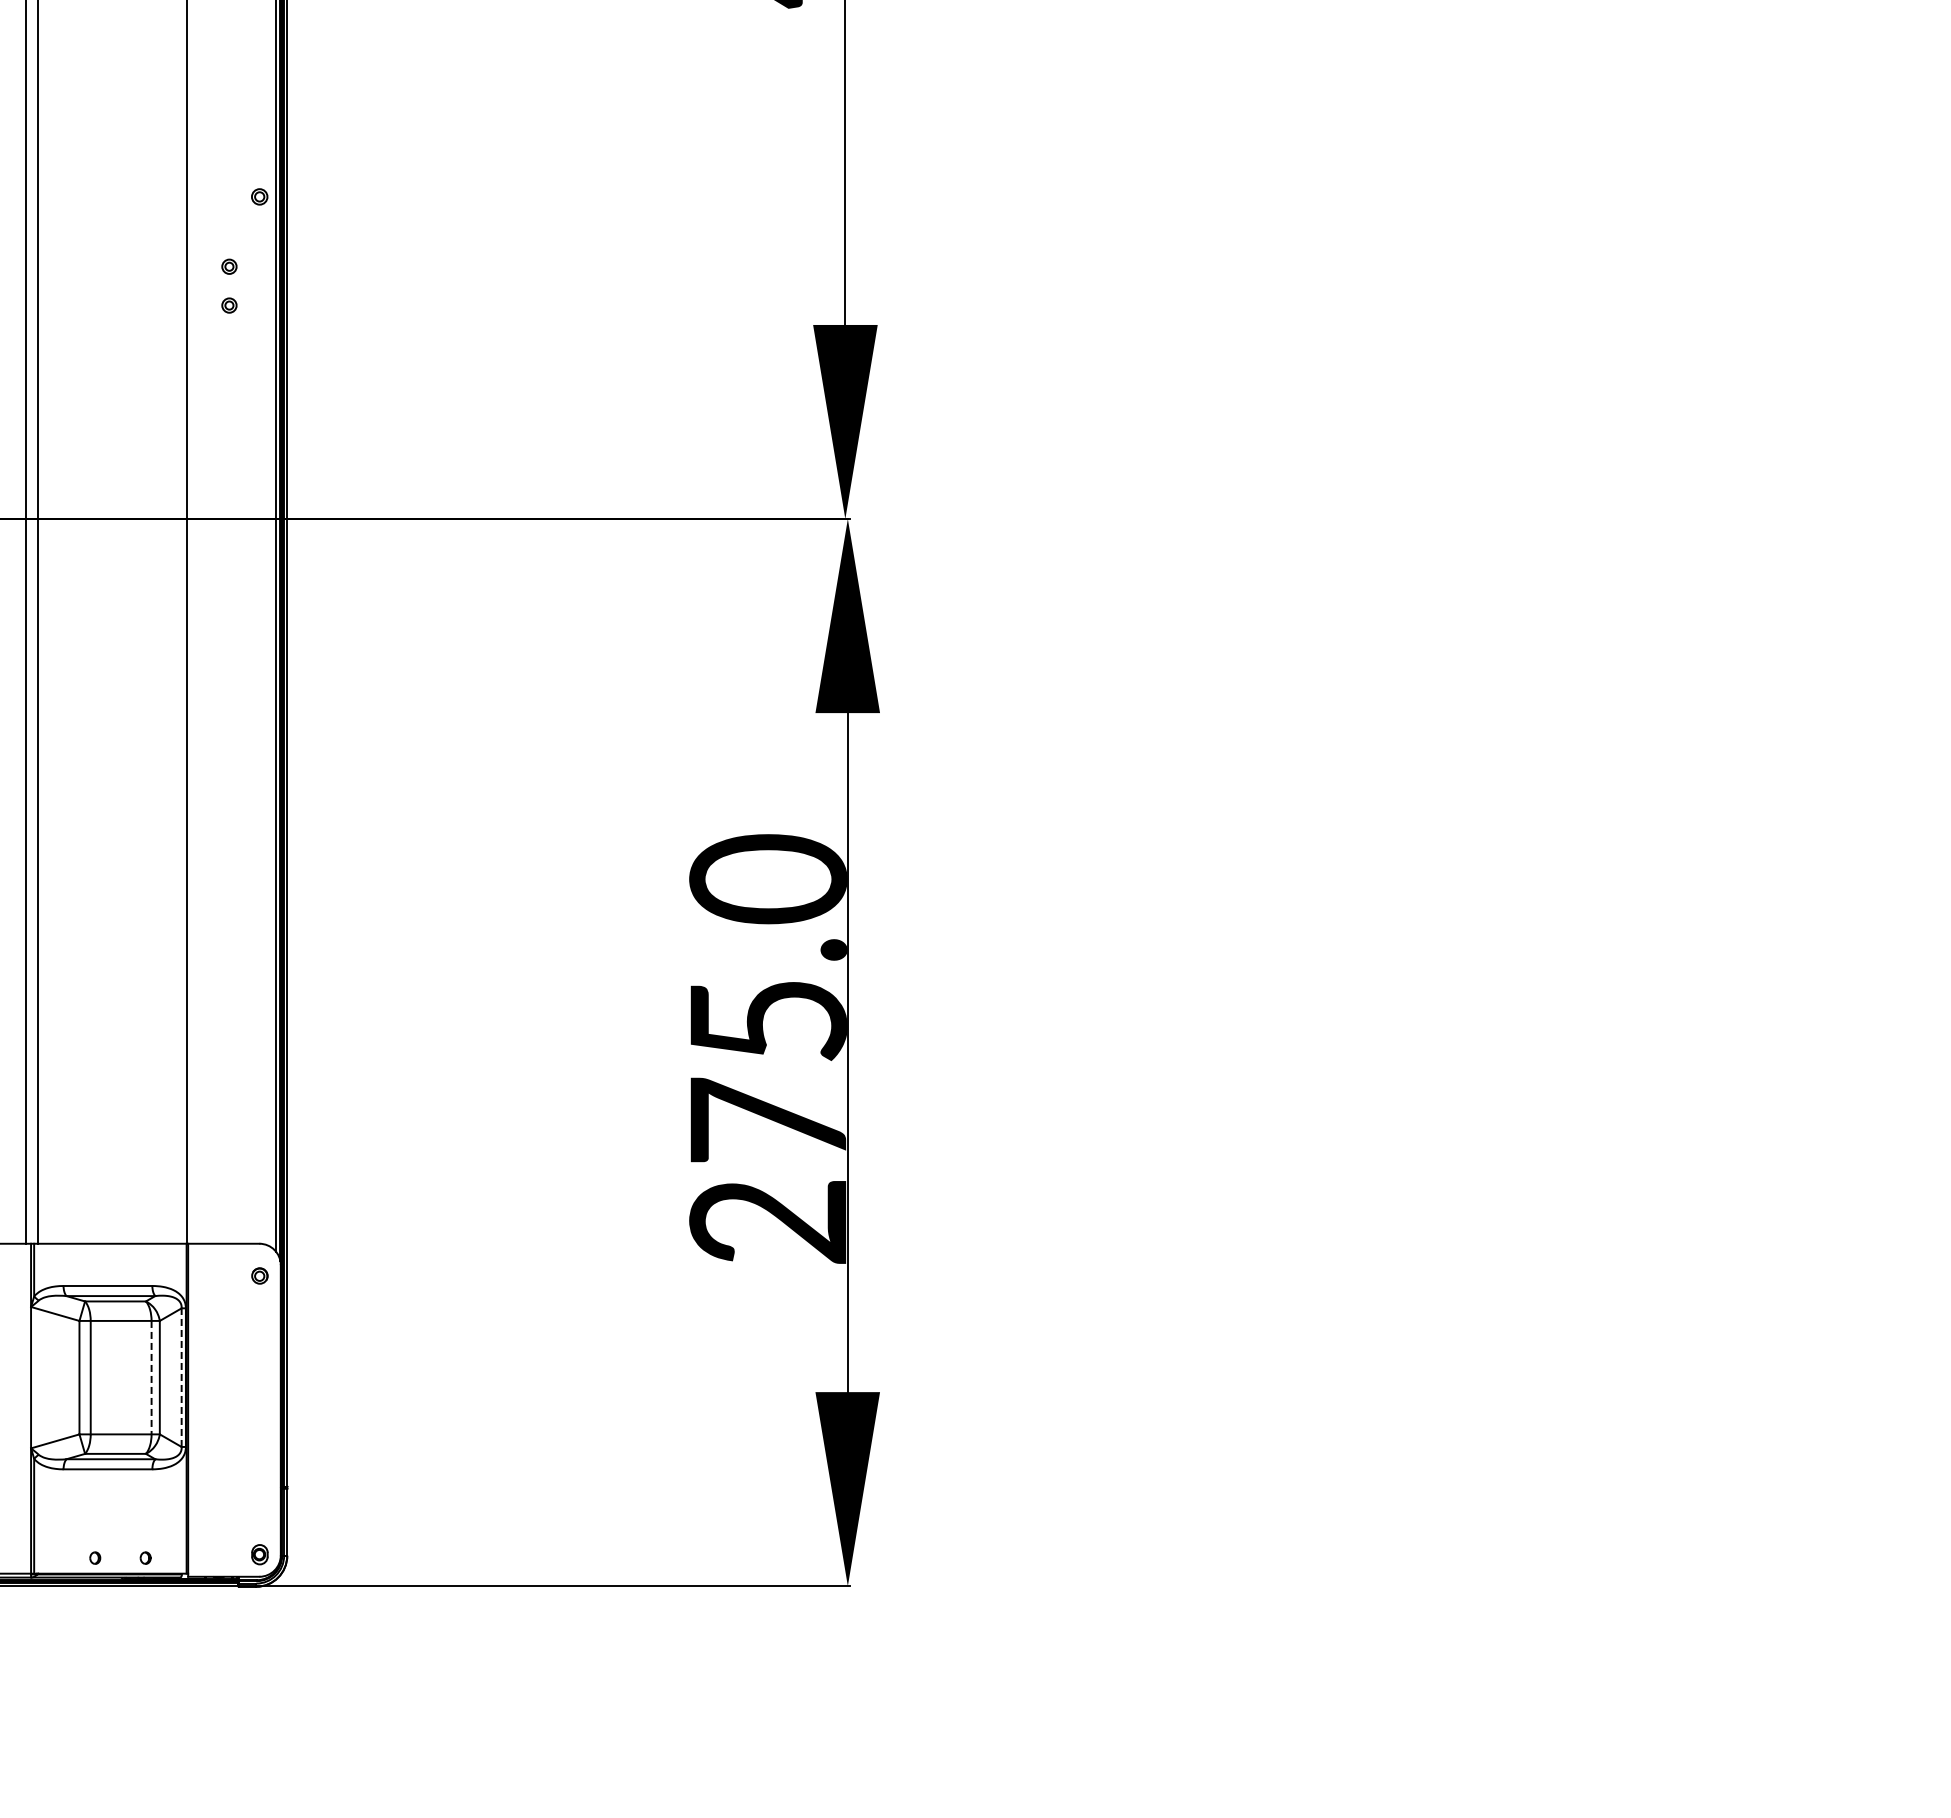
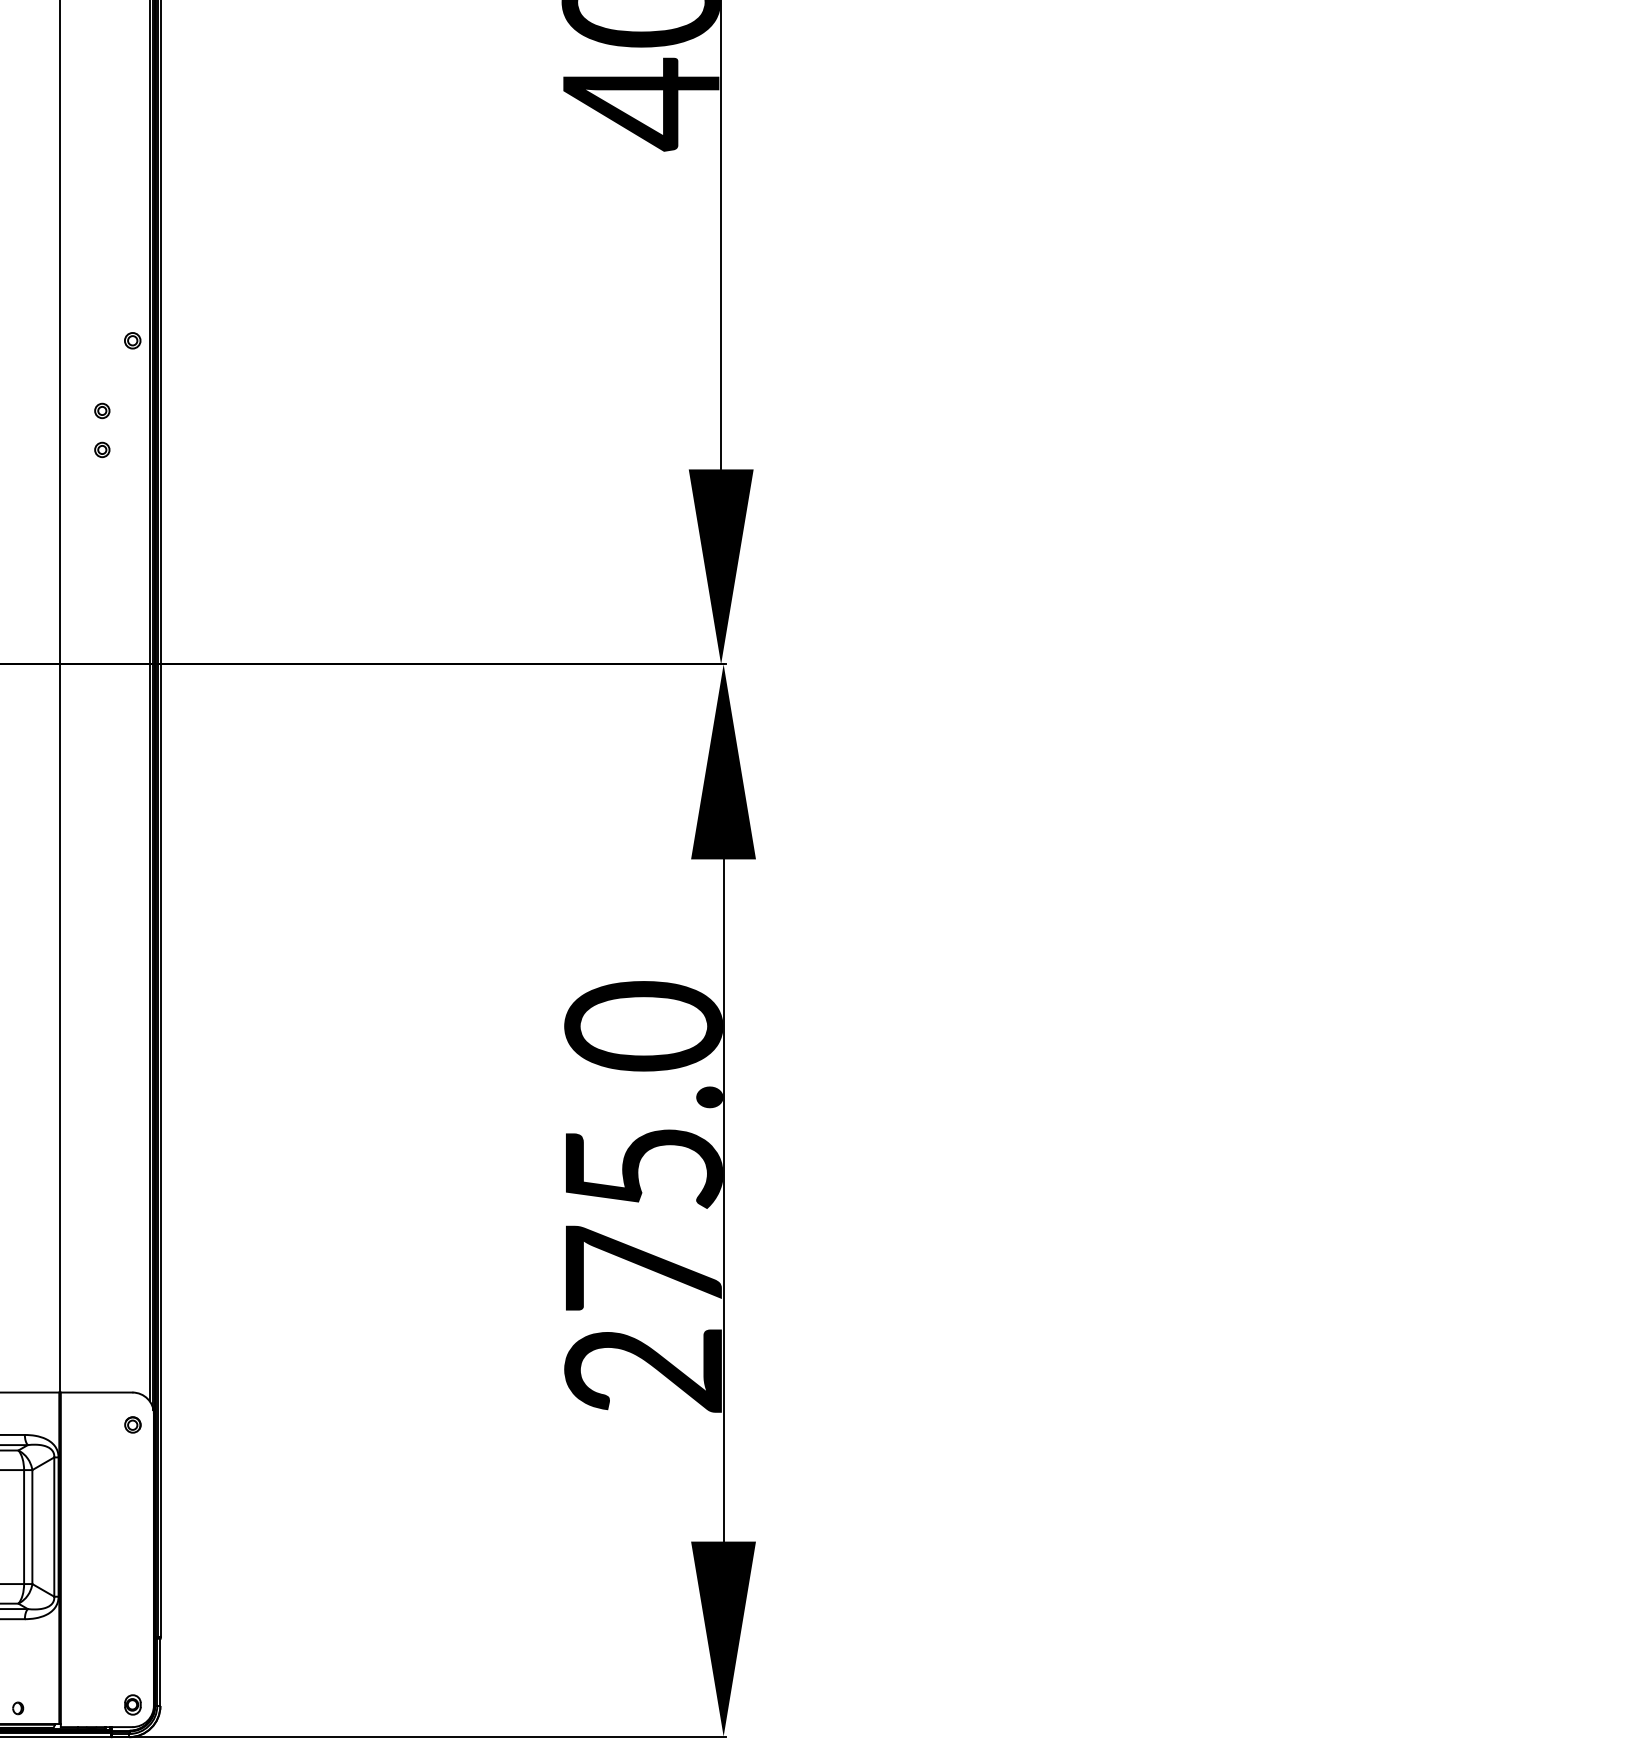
line: (151, 1377) -> (24, 1526), dashed -> solid
line: (181, 1377) -> (54, 1526), dashed -> solid

